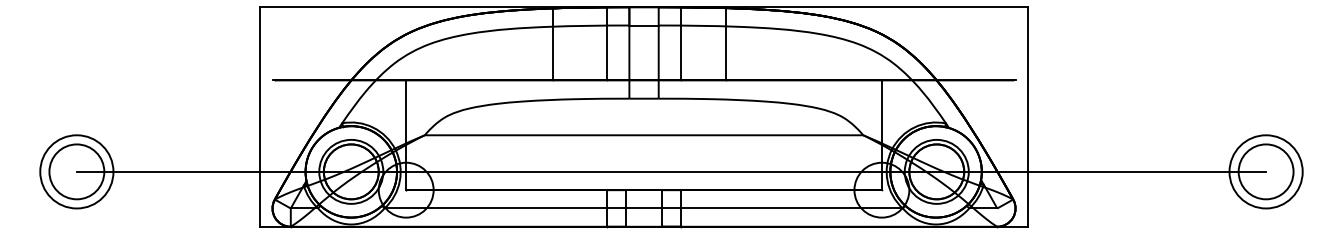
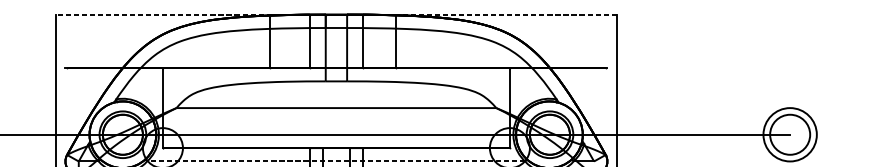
line: (643, 7) -> (336, 14), solid -> dashed
line: (643, 208) -> (336, 161), solid -> dashed

